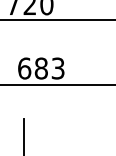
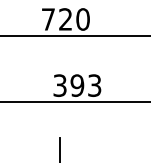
text: (32, 68) -> (68, 85), 683 -> 393

